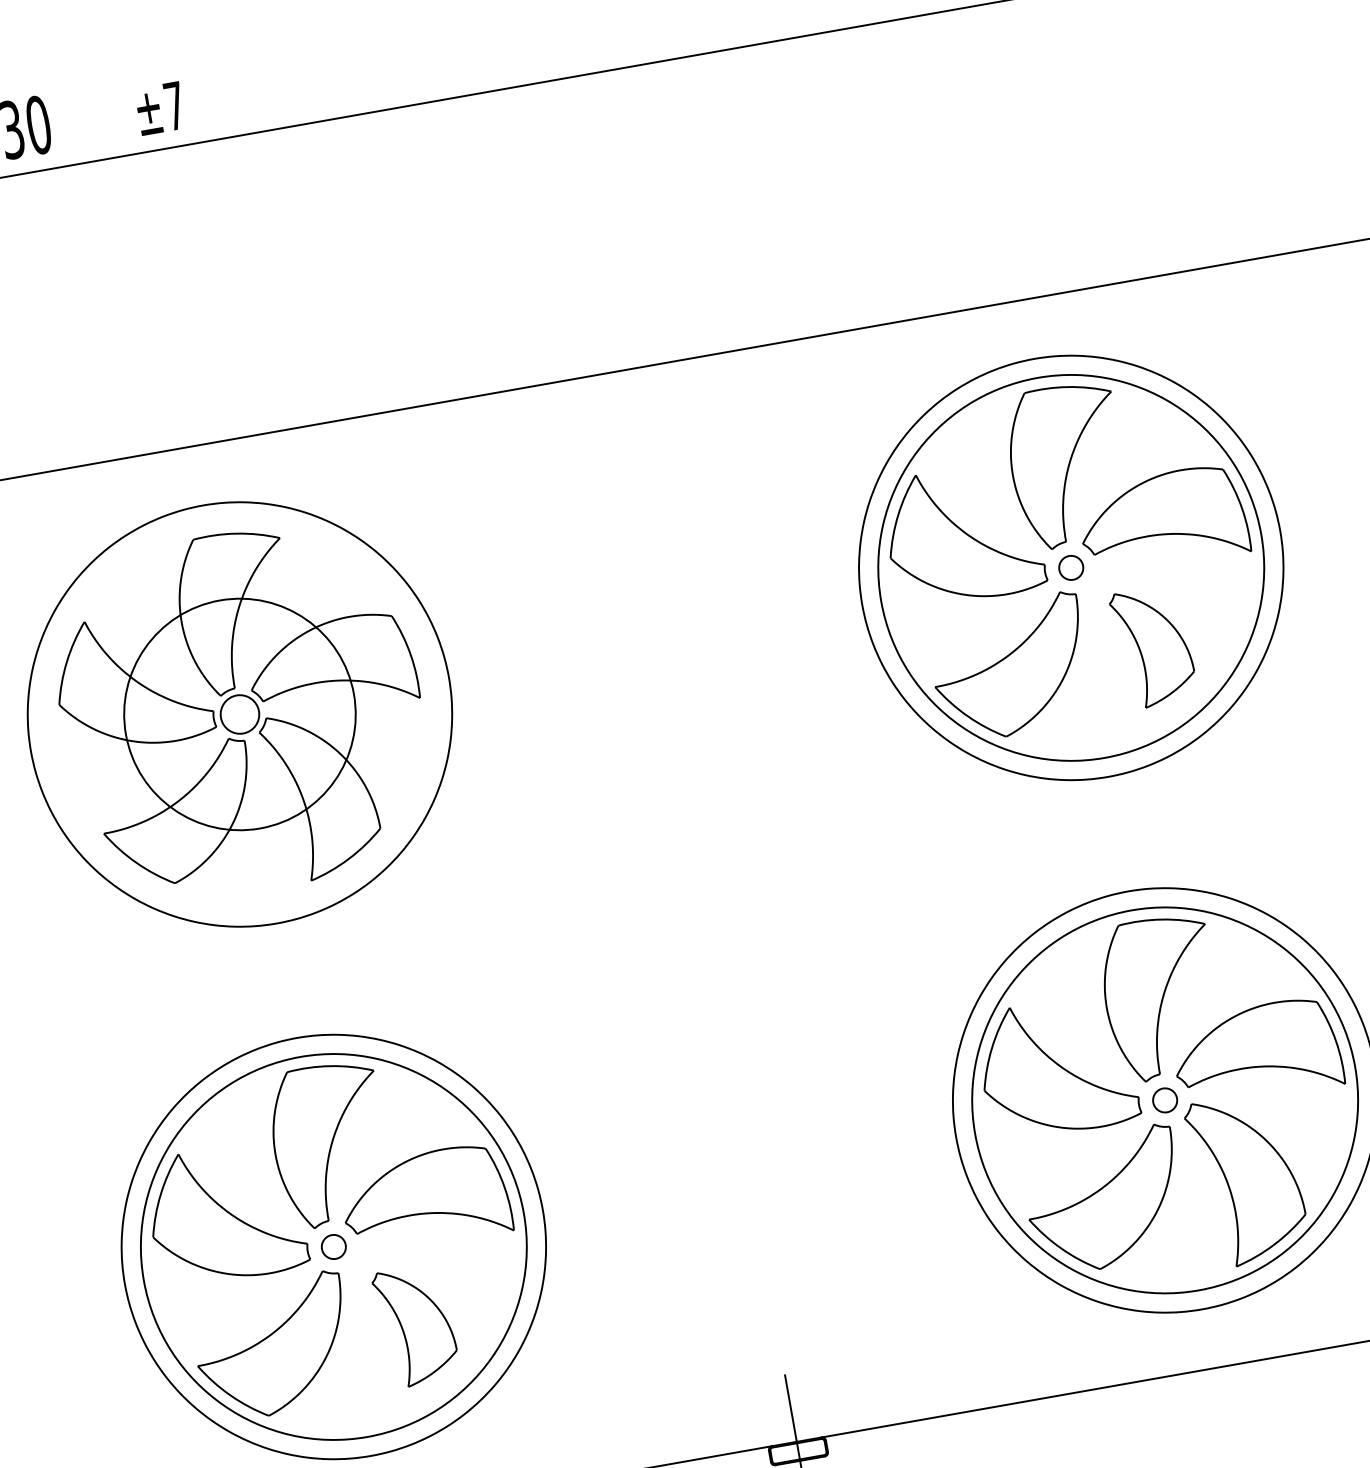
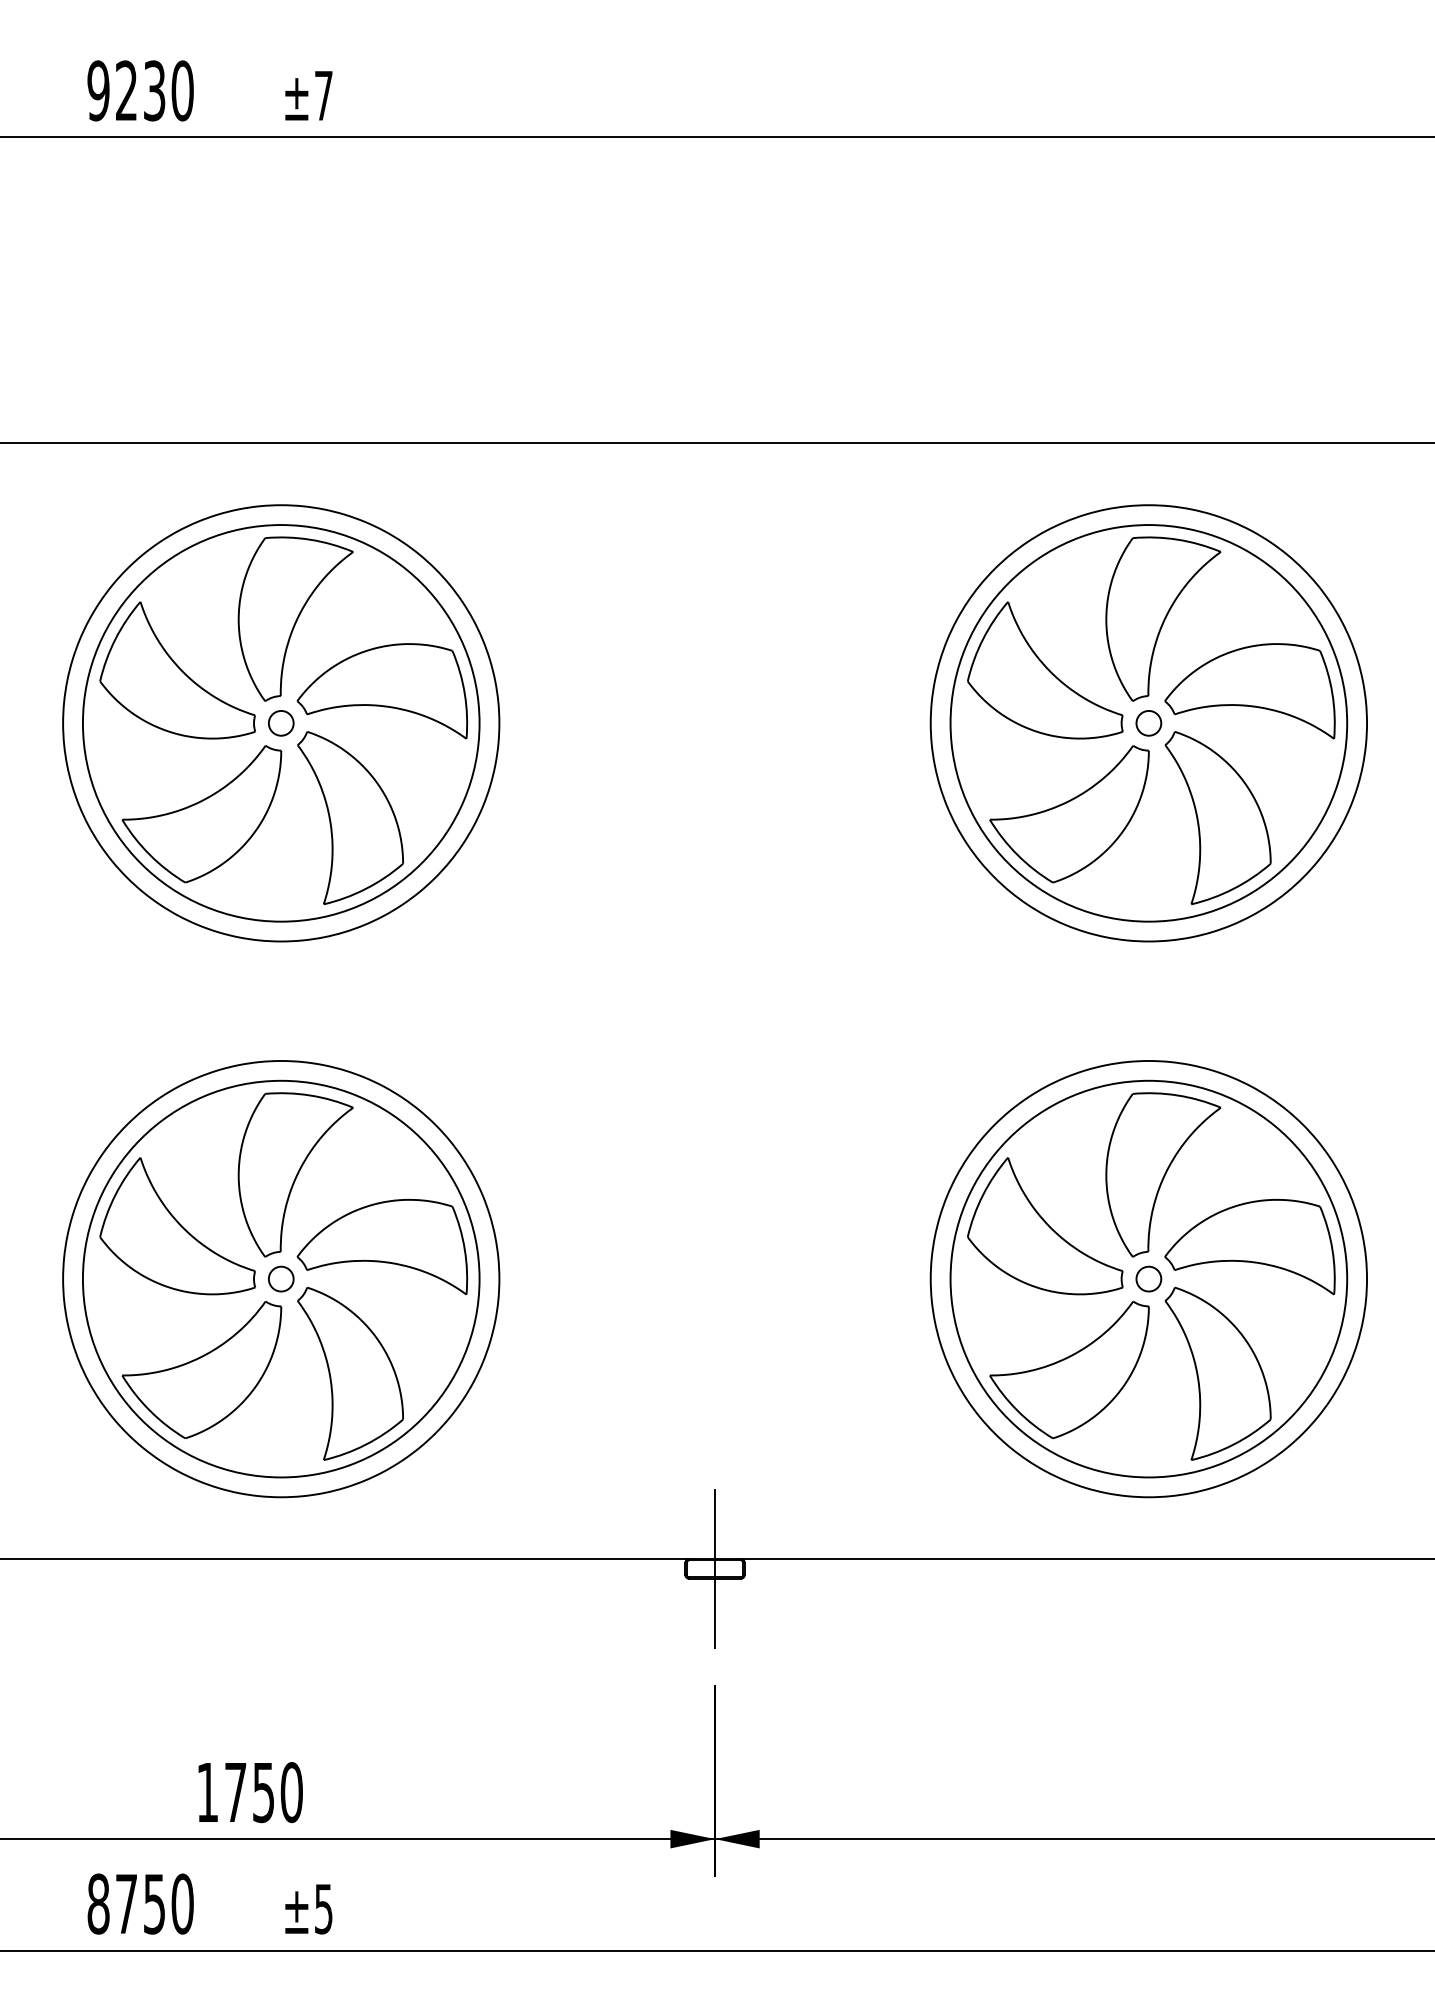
part: (1152, 646) -> (1217, 817), size x1.43
circle: (239, 713) -> (280, 722), size x0.62
circle: (239, 714) -> (280, 723), size x1.67
part: (416, 1325) -> (350, 1373), size x1.43

